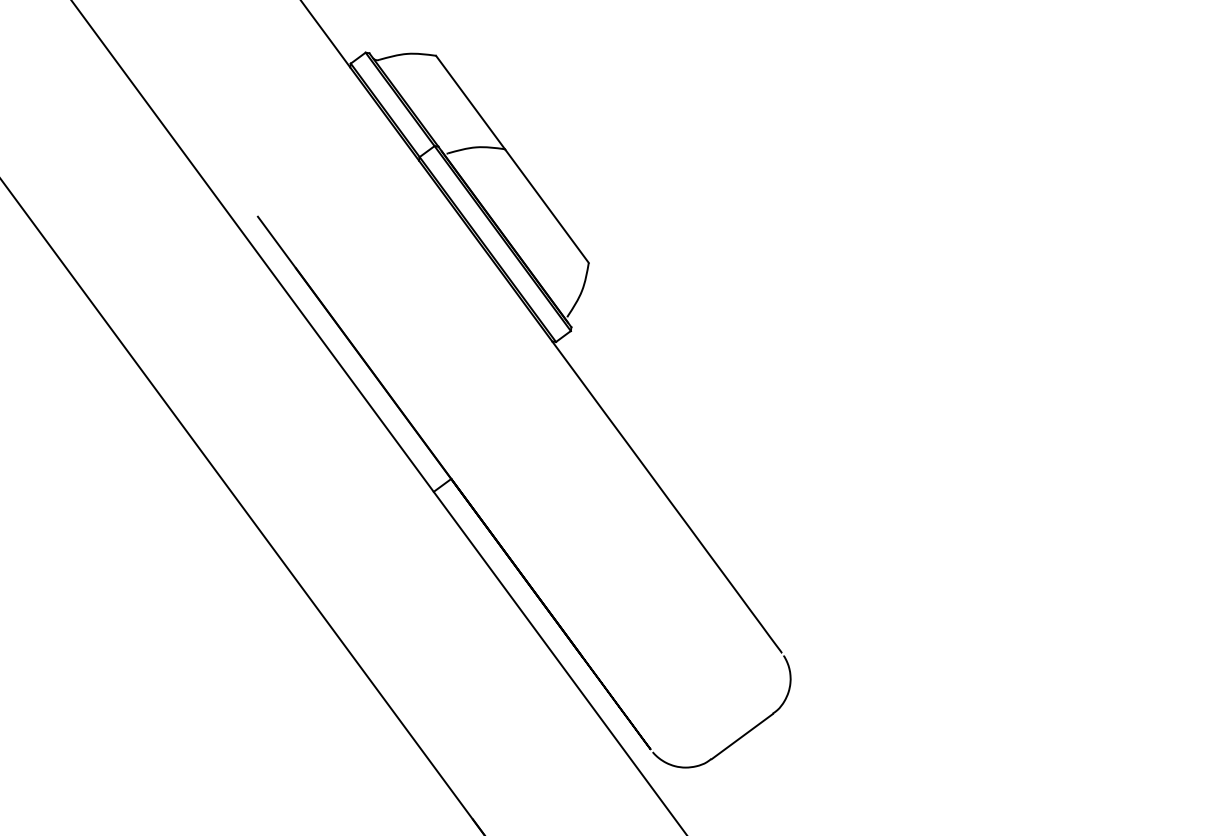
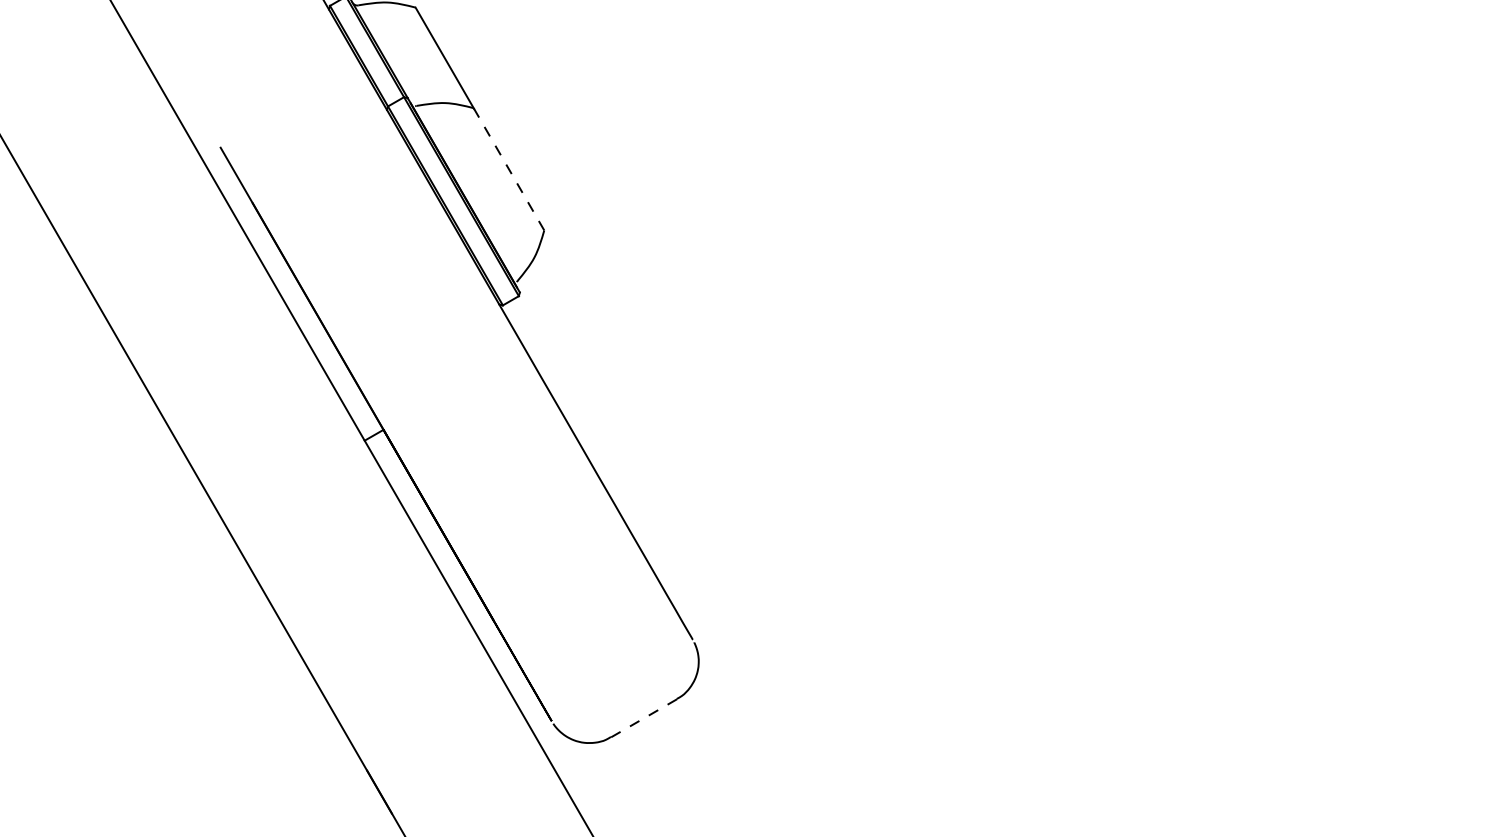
line: (547, 206) -> (509, 169), solid -> dashed
line: (742, 736) -> (644, 718), solid -> dashed

